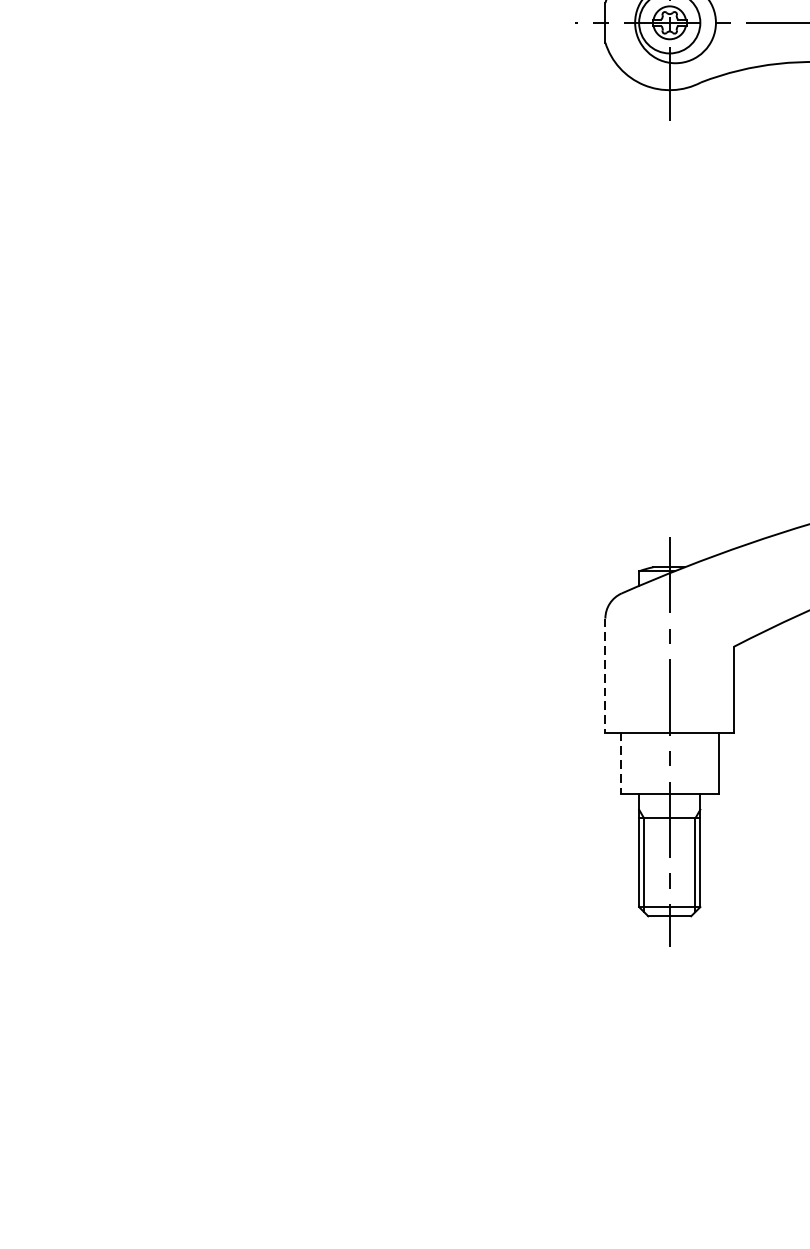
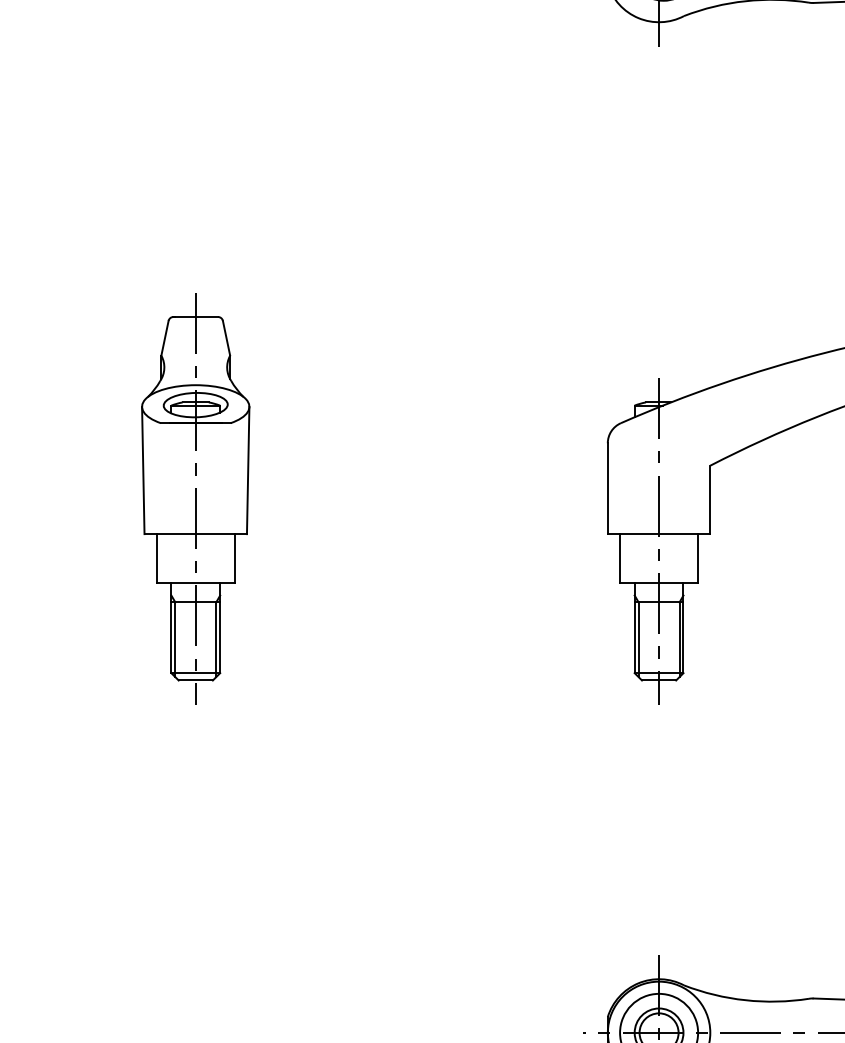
line: (604, 676) -> (607, 489), dashed -> solid
part: (87, 687) -> (195, 498), added
line: (621, 764) -> (620, 559), dashed -> solid

